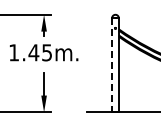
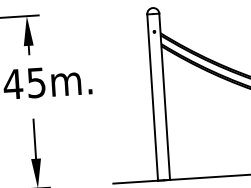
line: (112, 65) -> (153, 97), dashed -> solid

